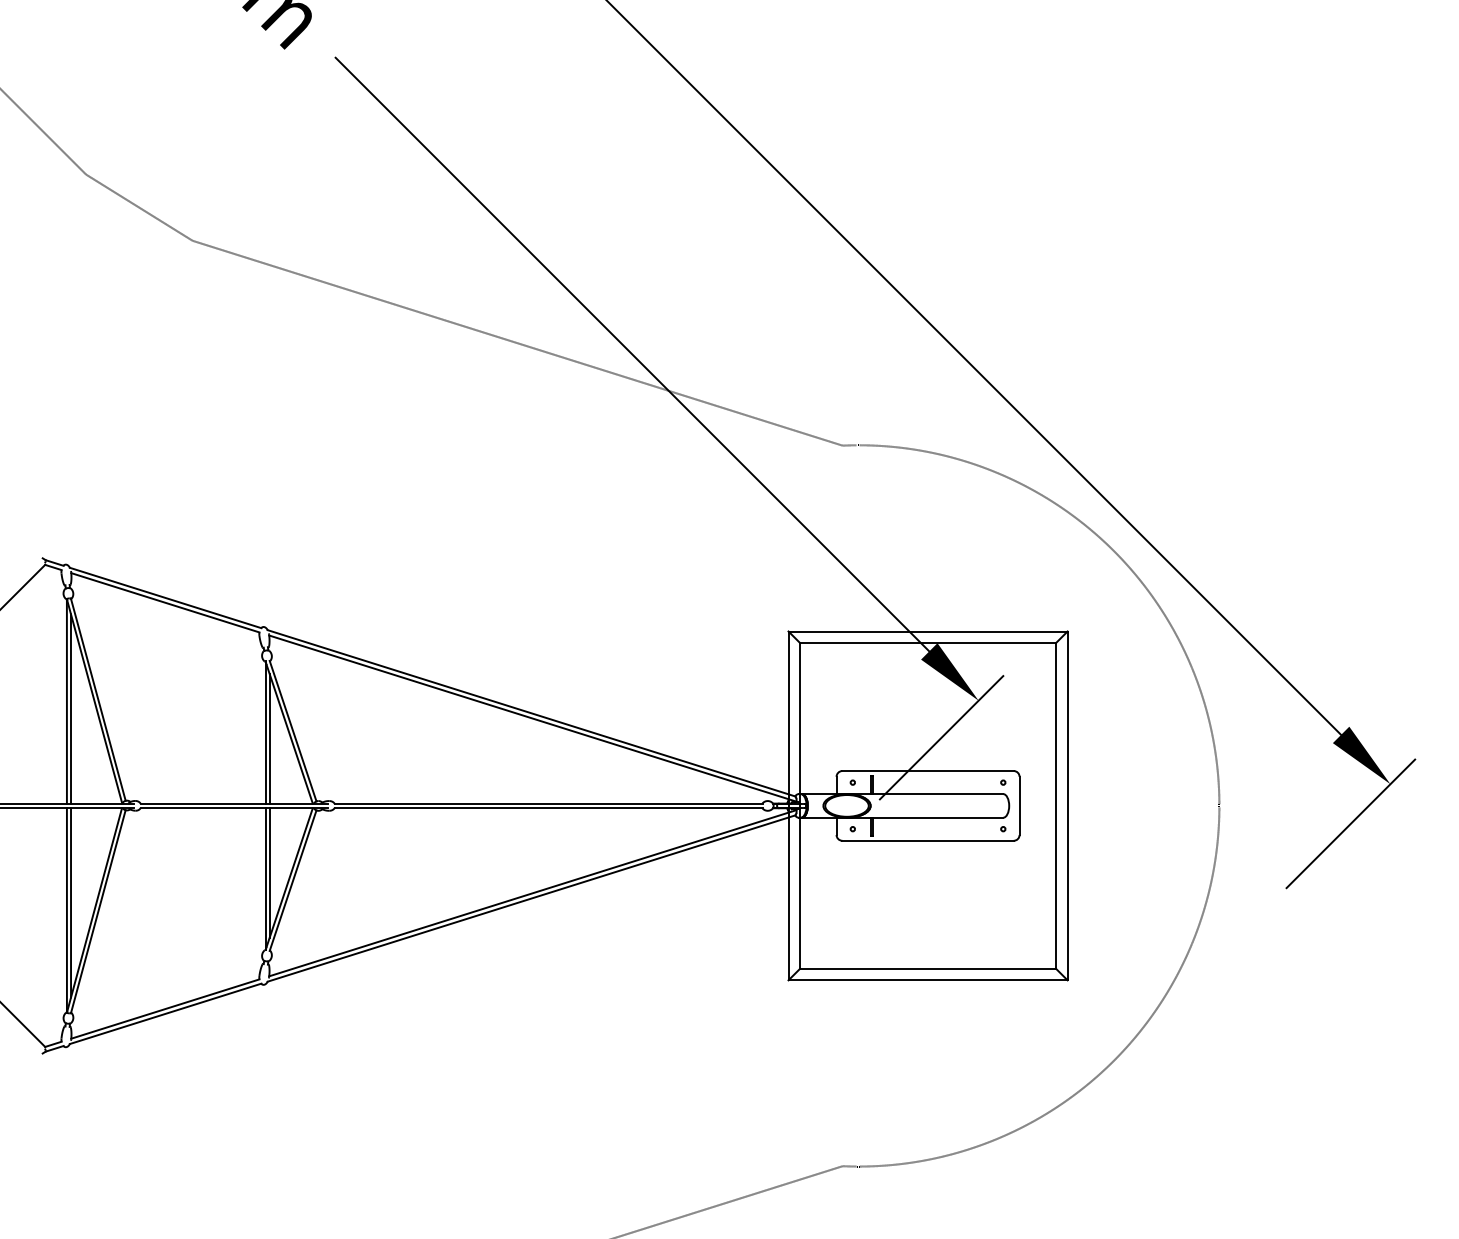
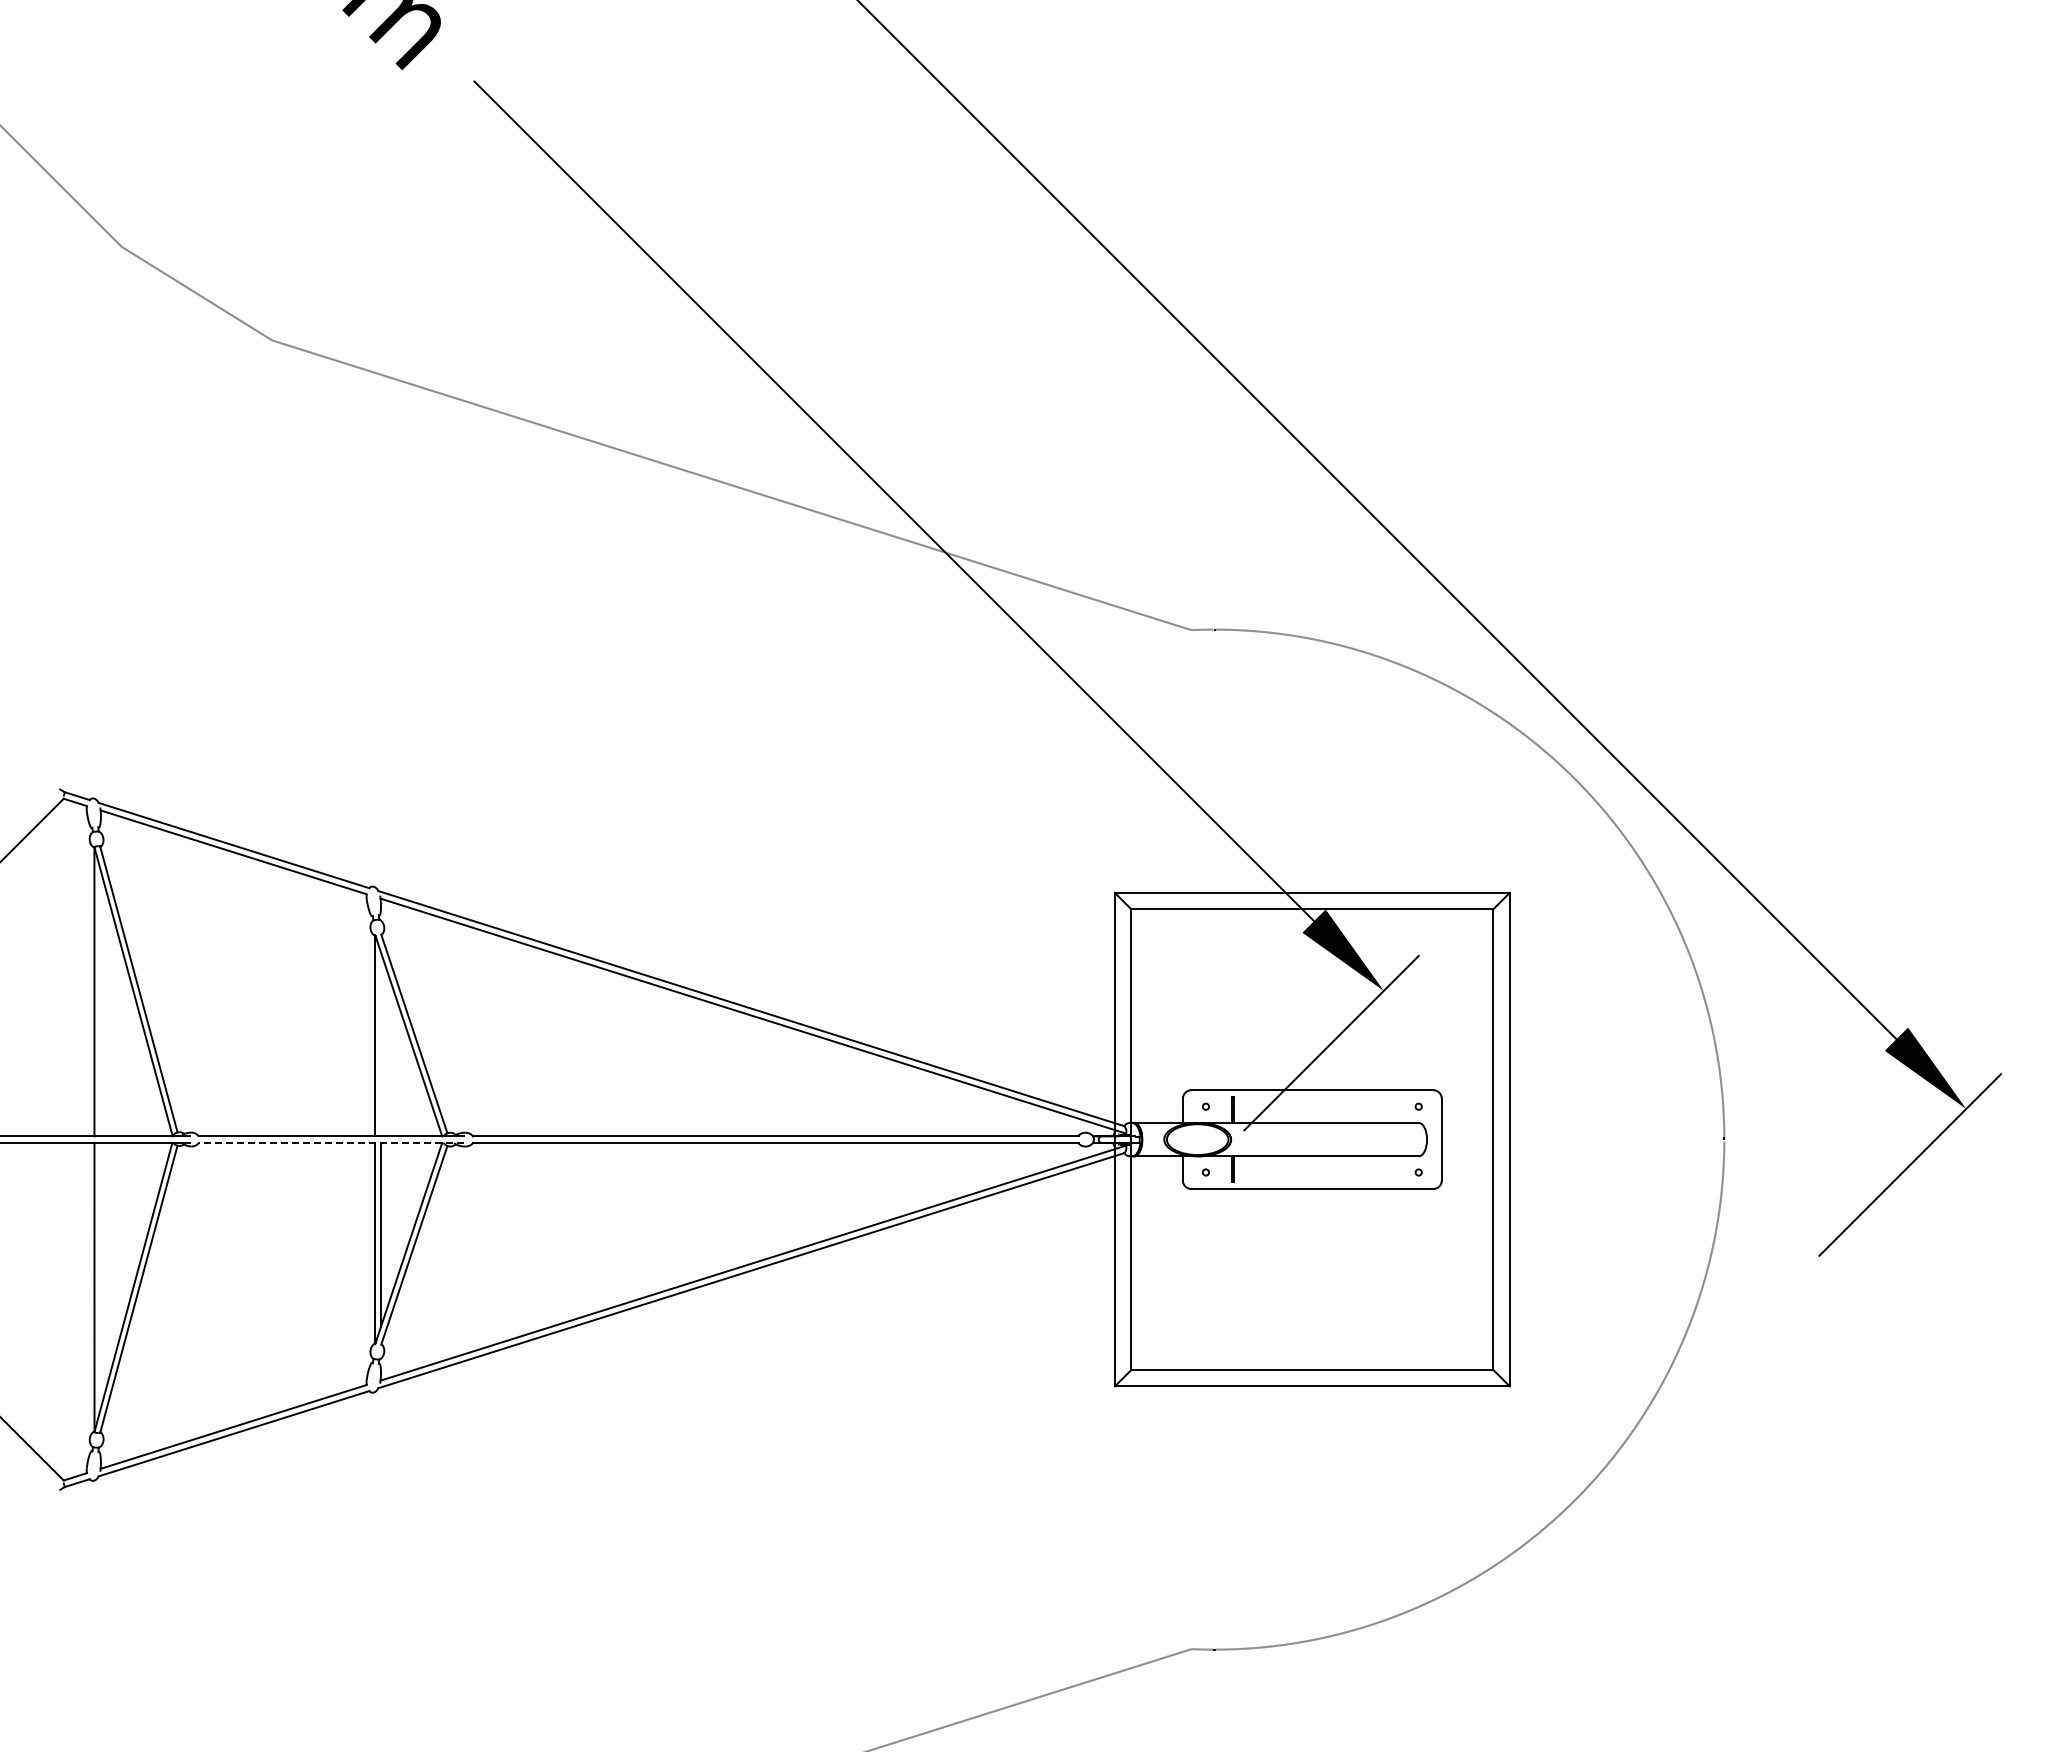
line: (71, 708) -> (100, 1002), removed
line: (269, 738) -> (381, 1044), removed
line: (234, 807) -> (331, 1142), solid -> dashed
line: (71, 902) -> (100, 1276), removed

